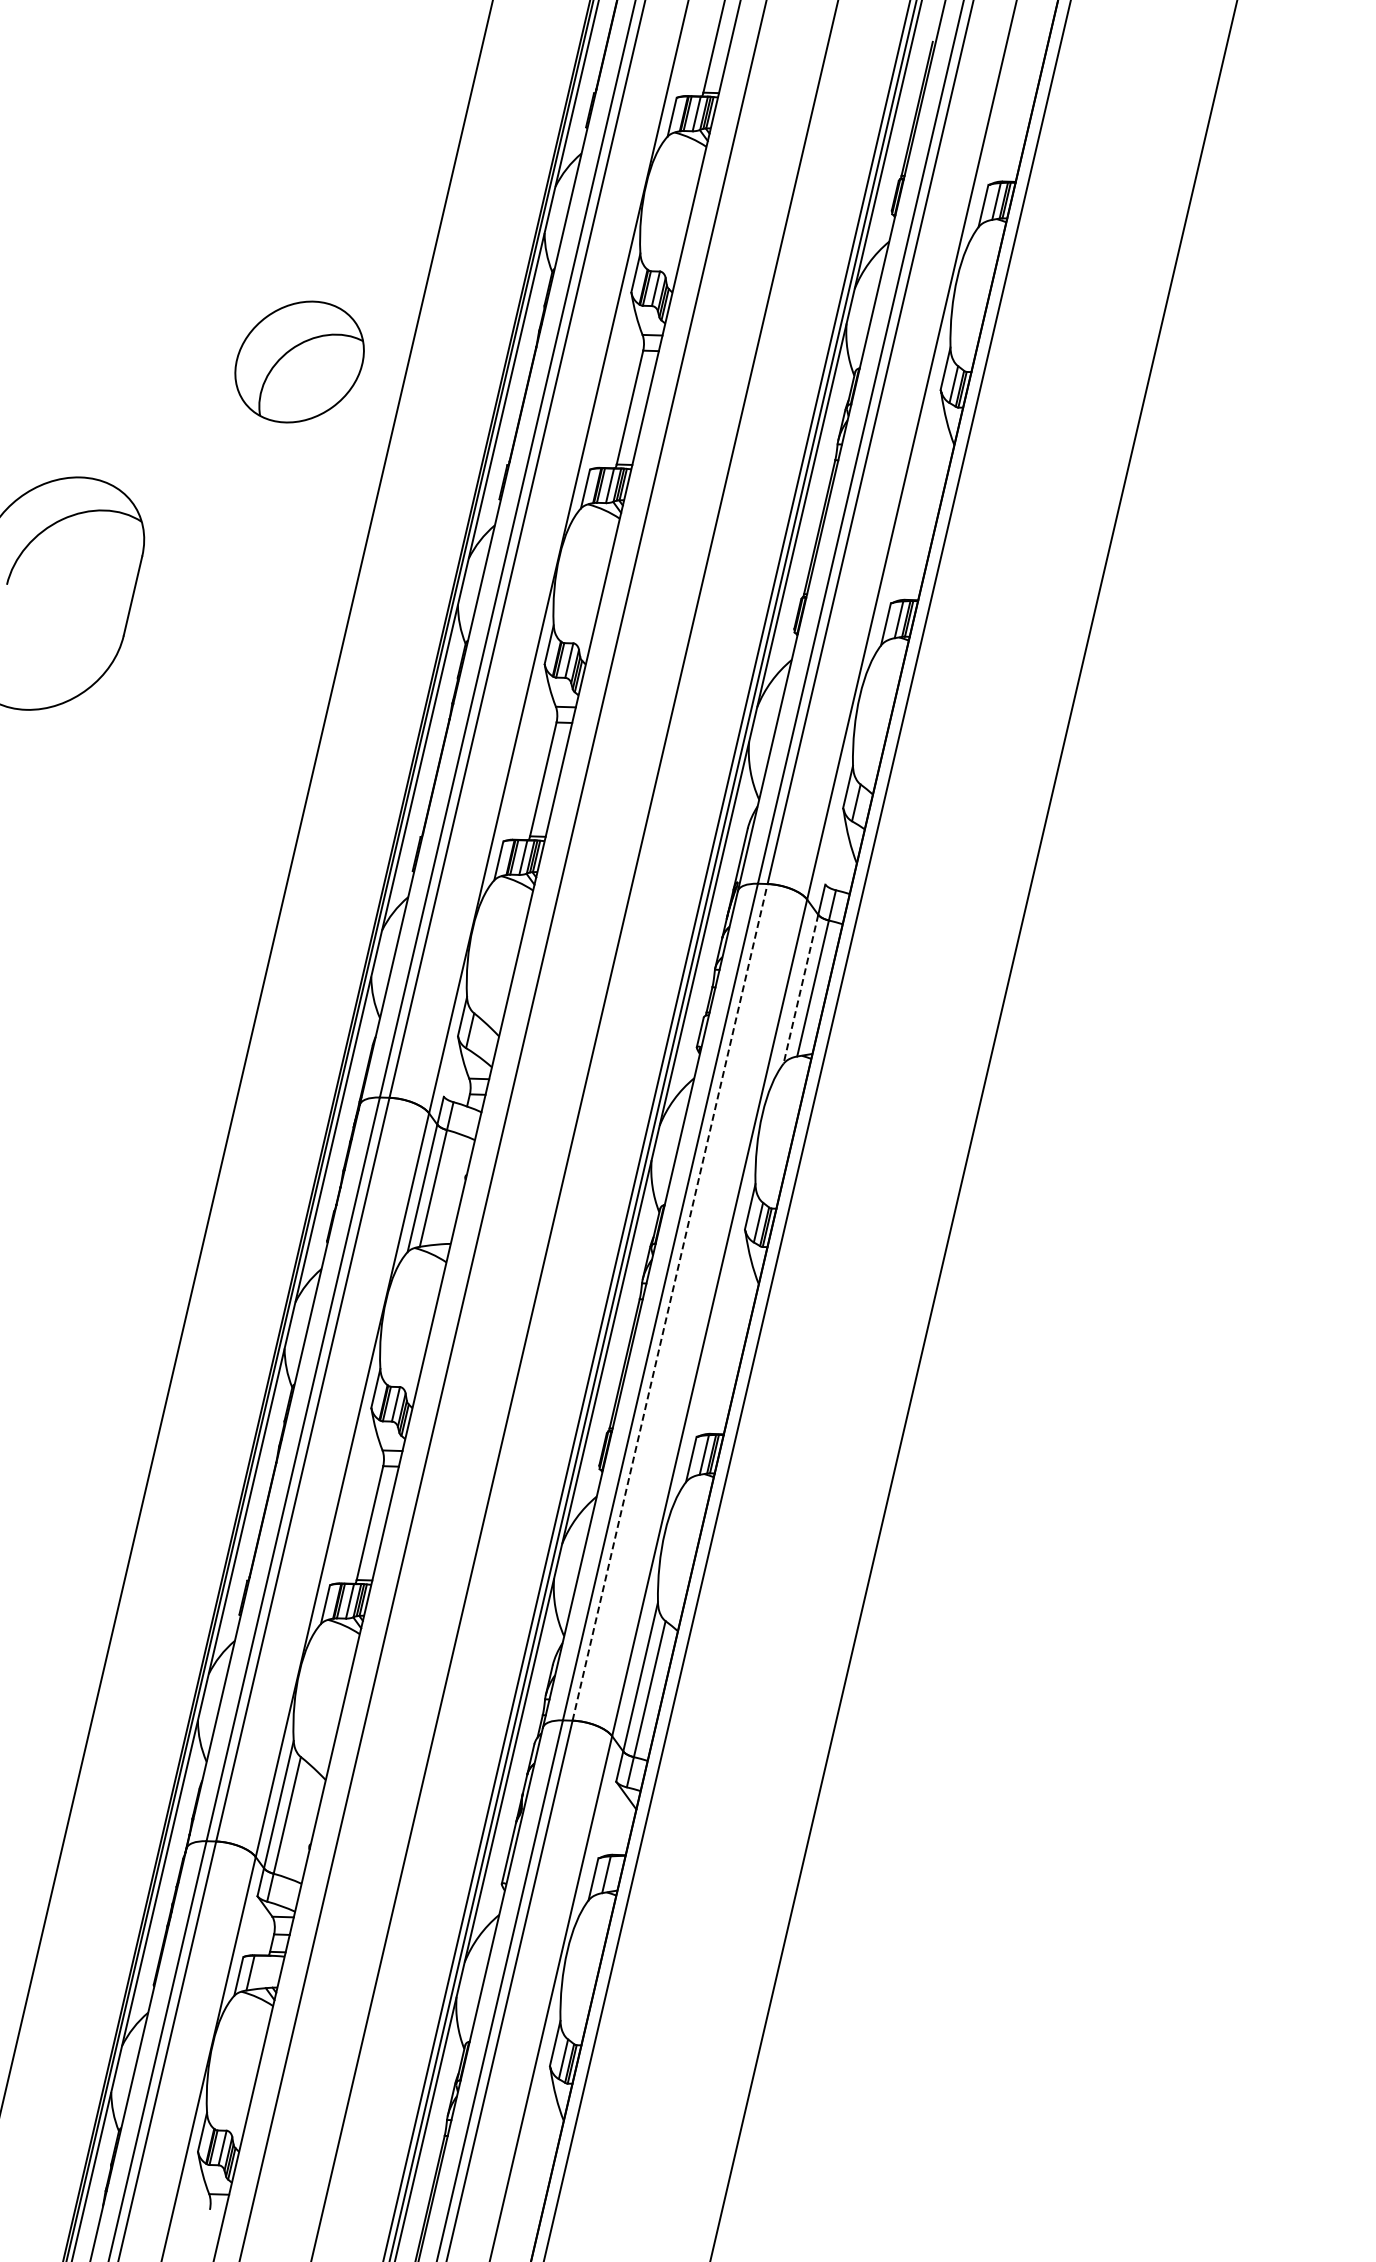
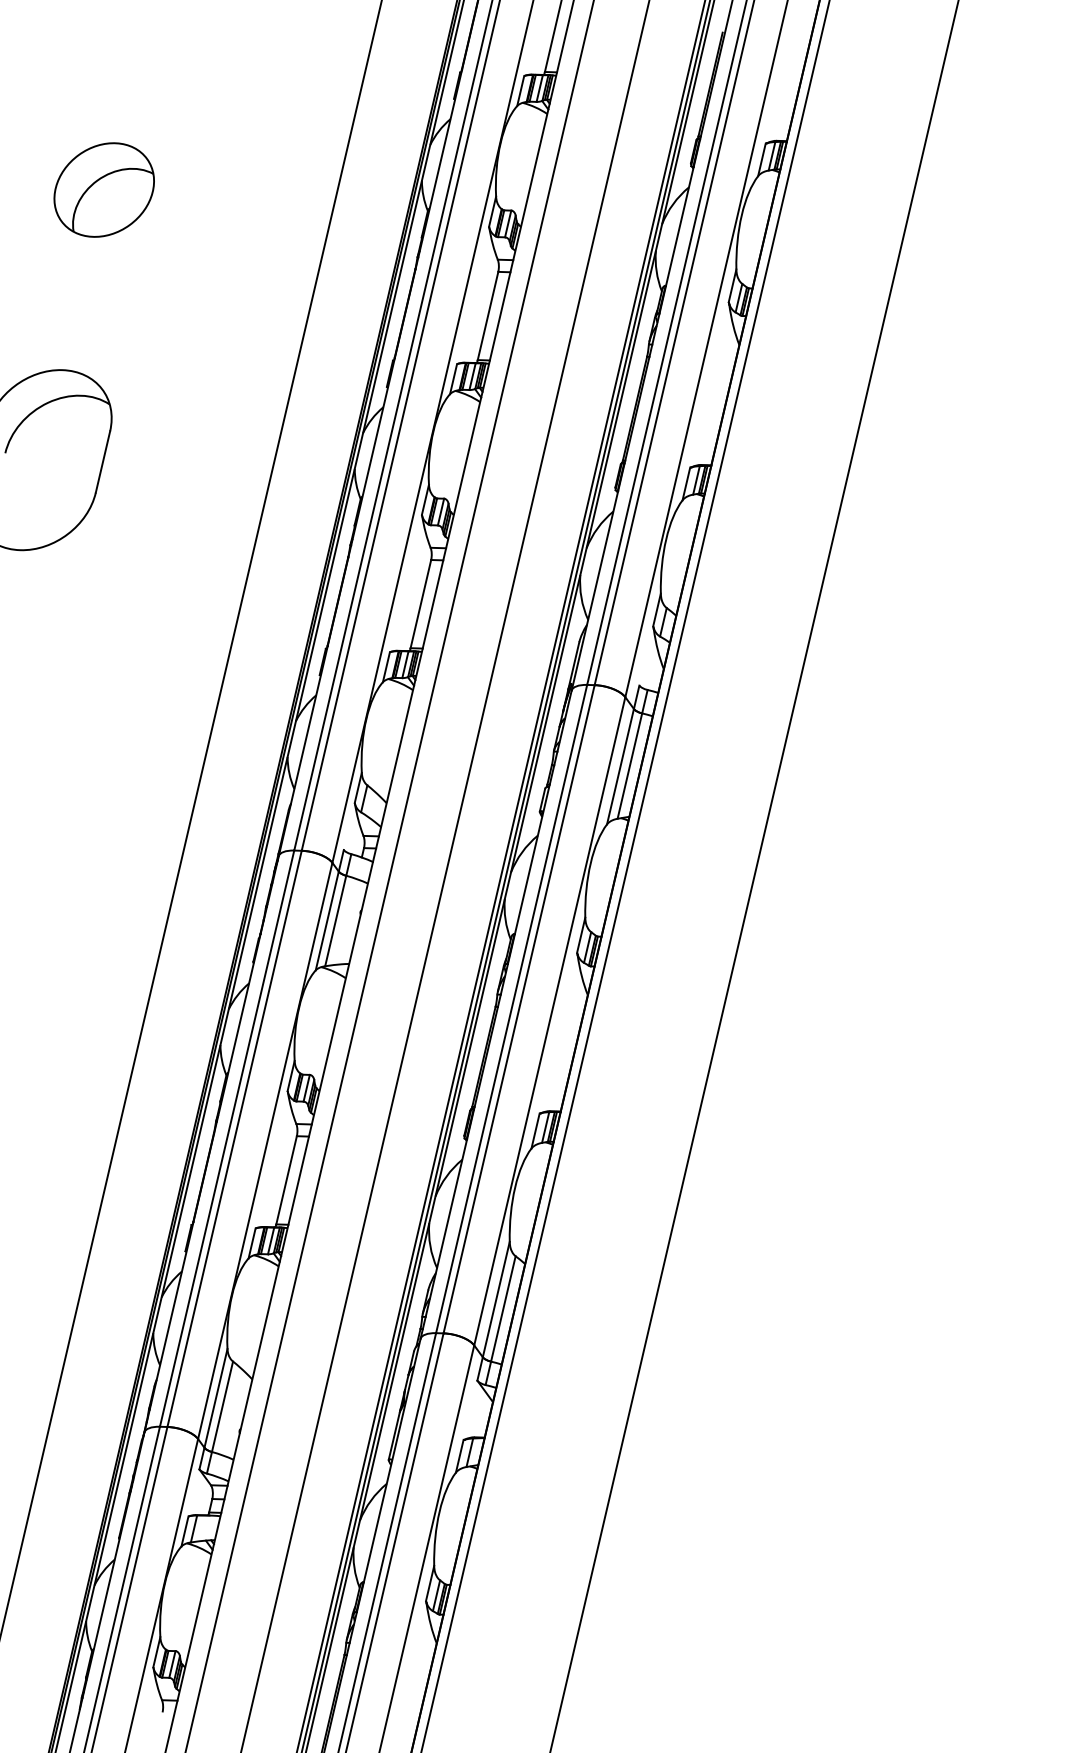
part: (299, 361) -> (104, 189), moved
line: (800, 989) -> (620, 766), dashed -> solid
line: (670, 1302) -> (519, 1009), dashed -> solid

